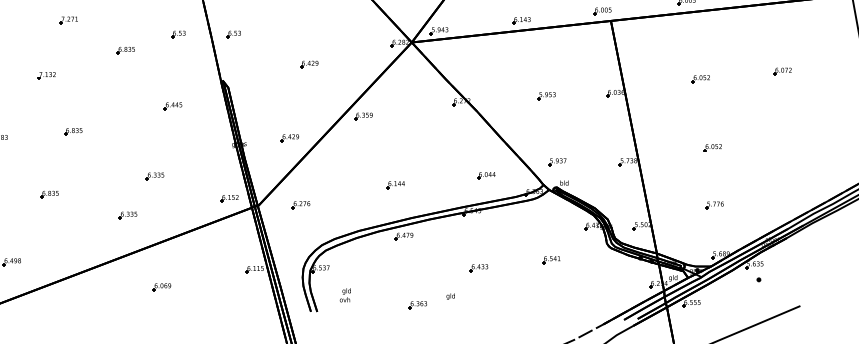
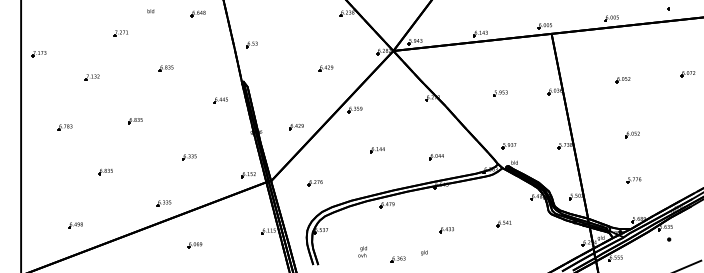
part: (177, 34) -> (207, 44), removed
part: (124, 50) -> (165, 68), moved
part: (308, 64) -> (325, 68), moved
part: (45, 75) -> (91, 77), moved
part: (172, 106) -> (220, 100), moved
part: (73, 132) -> (135, 121), moved
part: (486, 176) -> (436, 157), moved
part: (395, 185) -> (377, 150), moved
part: (299, 205) -> (314, 183), moved
part: (127, 215) -> (163, 203), moved
text: (345, 294) -> (362, 251), moved

